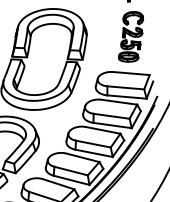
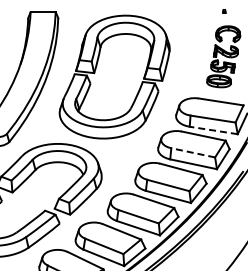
line: (126, 97) -> (213, 130), solid -> dashed
line: (111, 116) -> (192, 152), solid -> dashed

